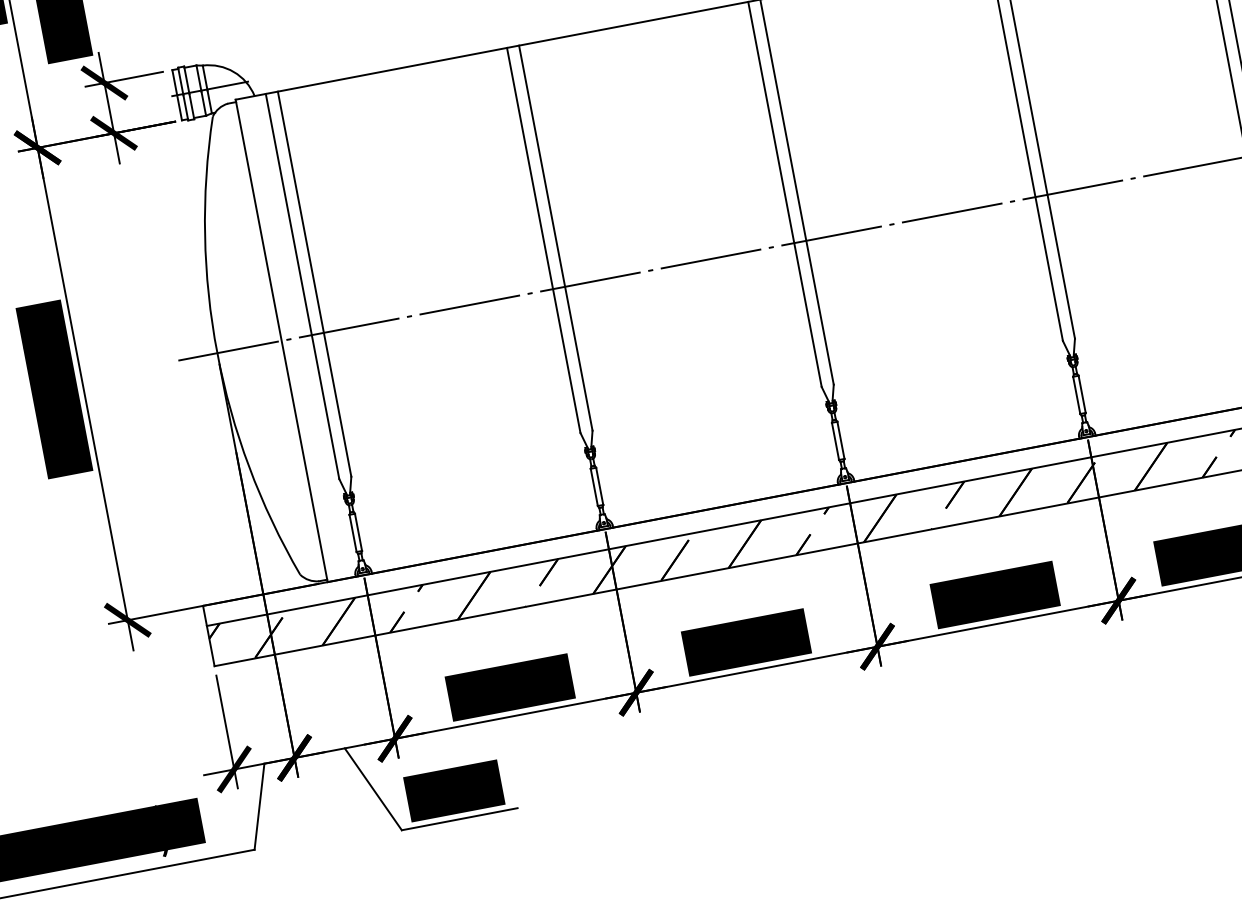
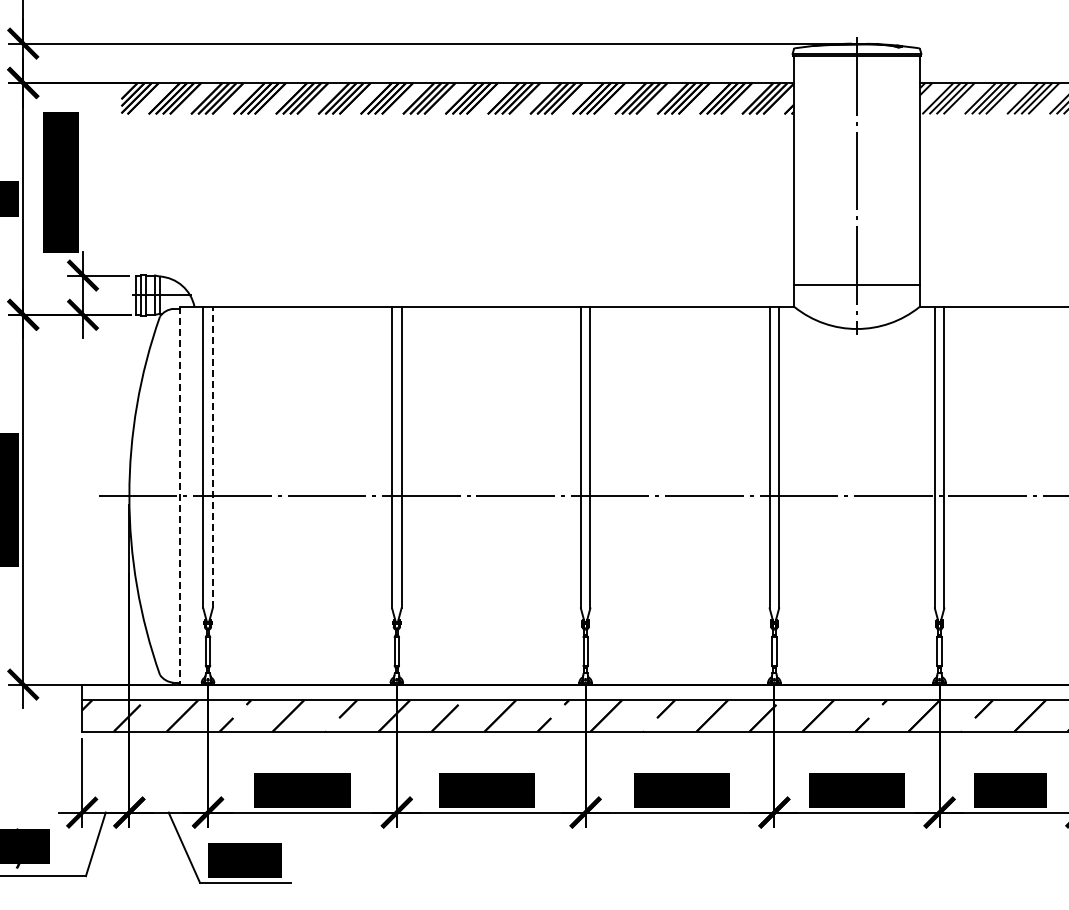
line: (314, 283) -> (212, 457), solid -> dashed
line: (281, 340) -> (179, 495), solid -> dashed

